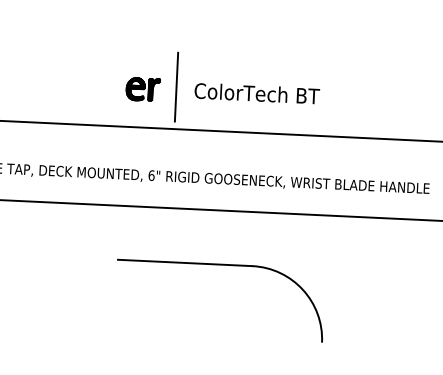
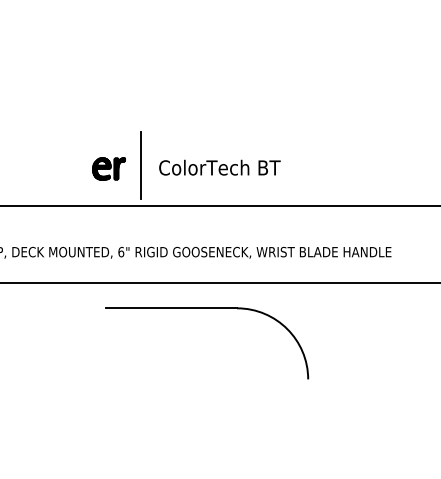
part: (221, 264) -> (207, 308), moved

